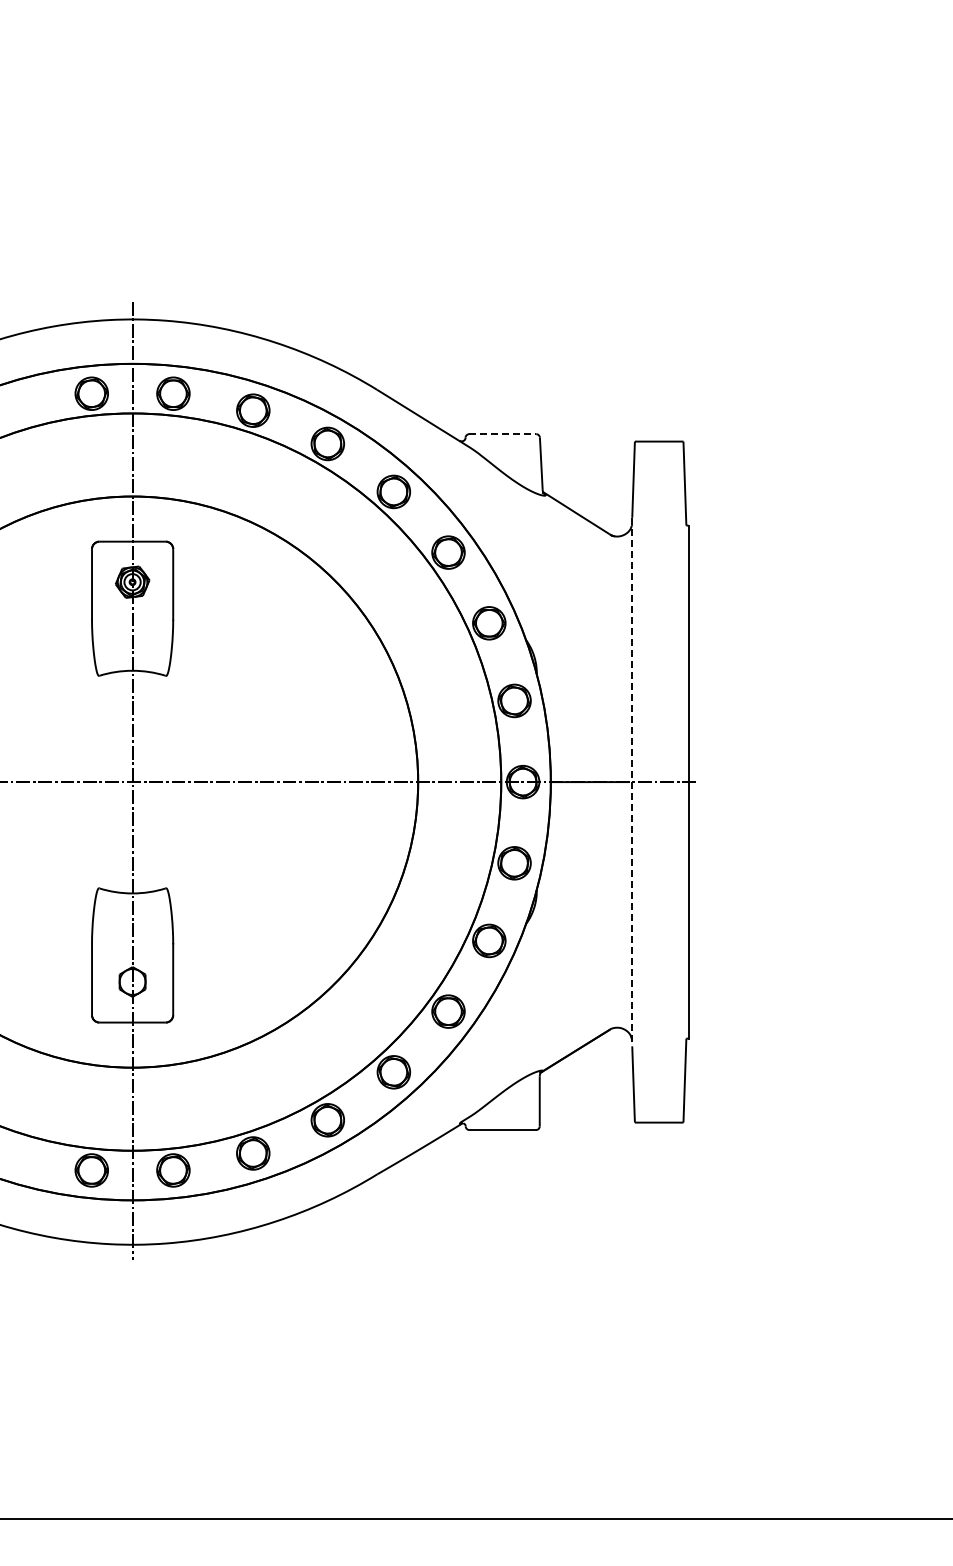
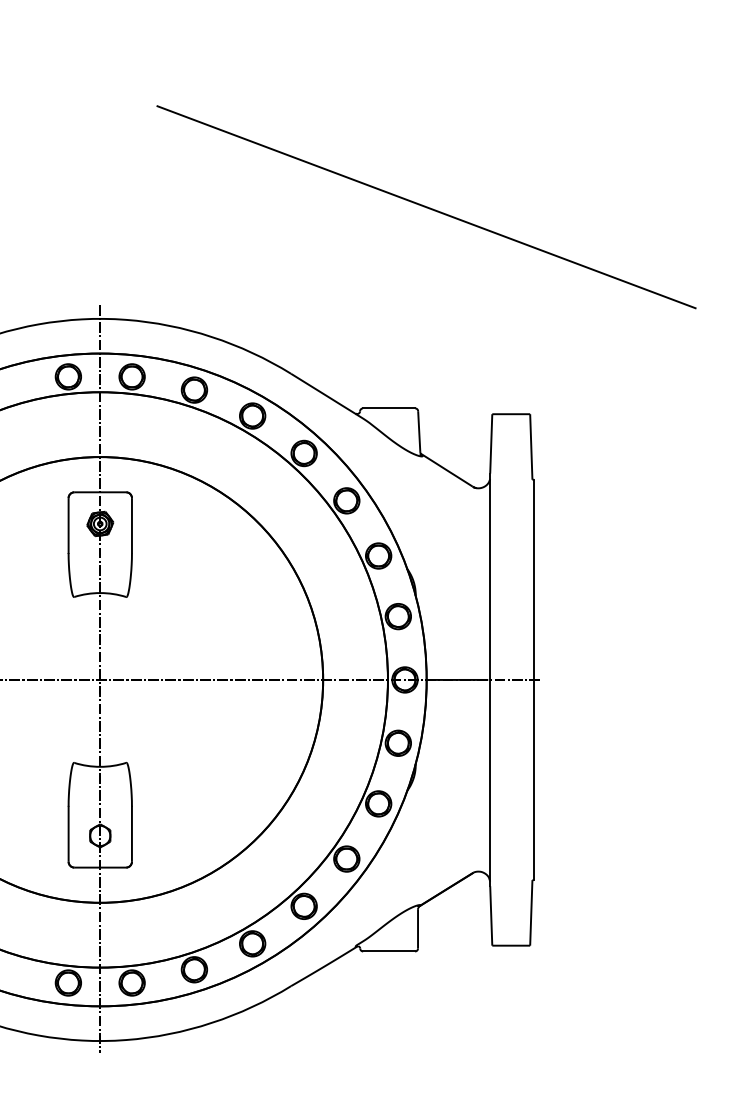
line: (550, 175) -> (426, 206), added
line: (503, 434) -> (389, 408), dashed -> solid
line: (632, 782) -> (490, 680), dashed -> solid

